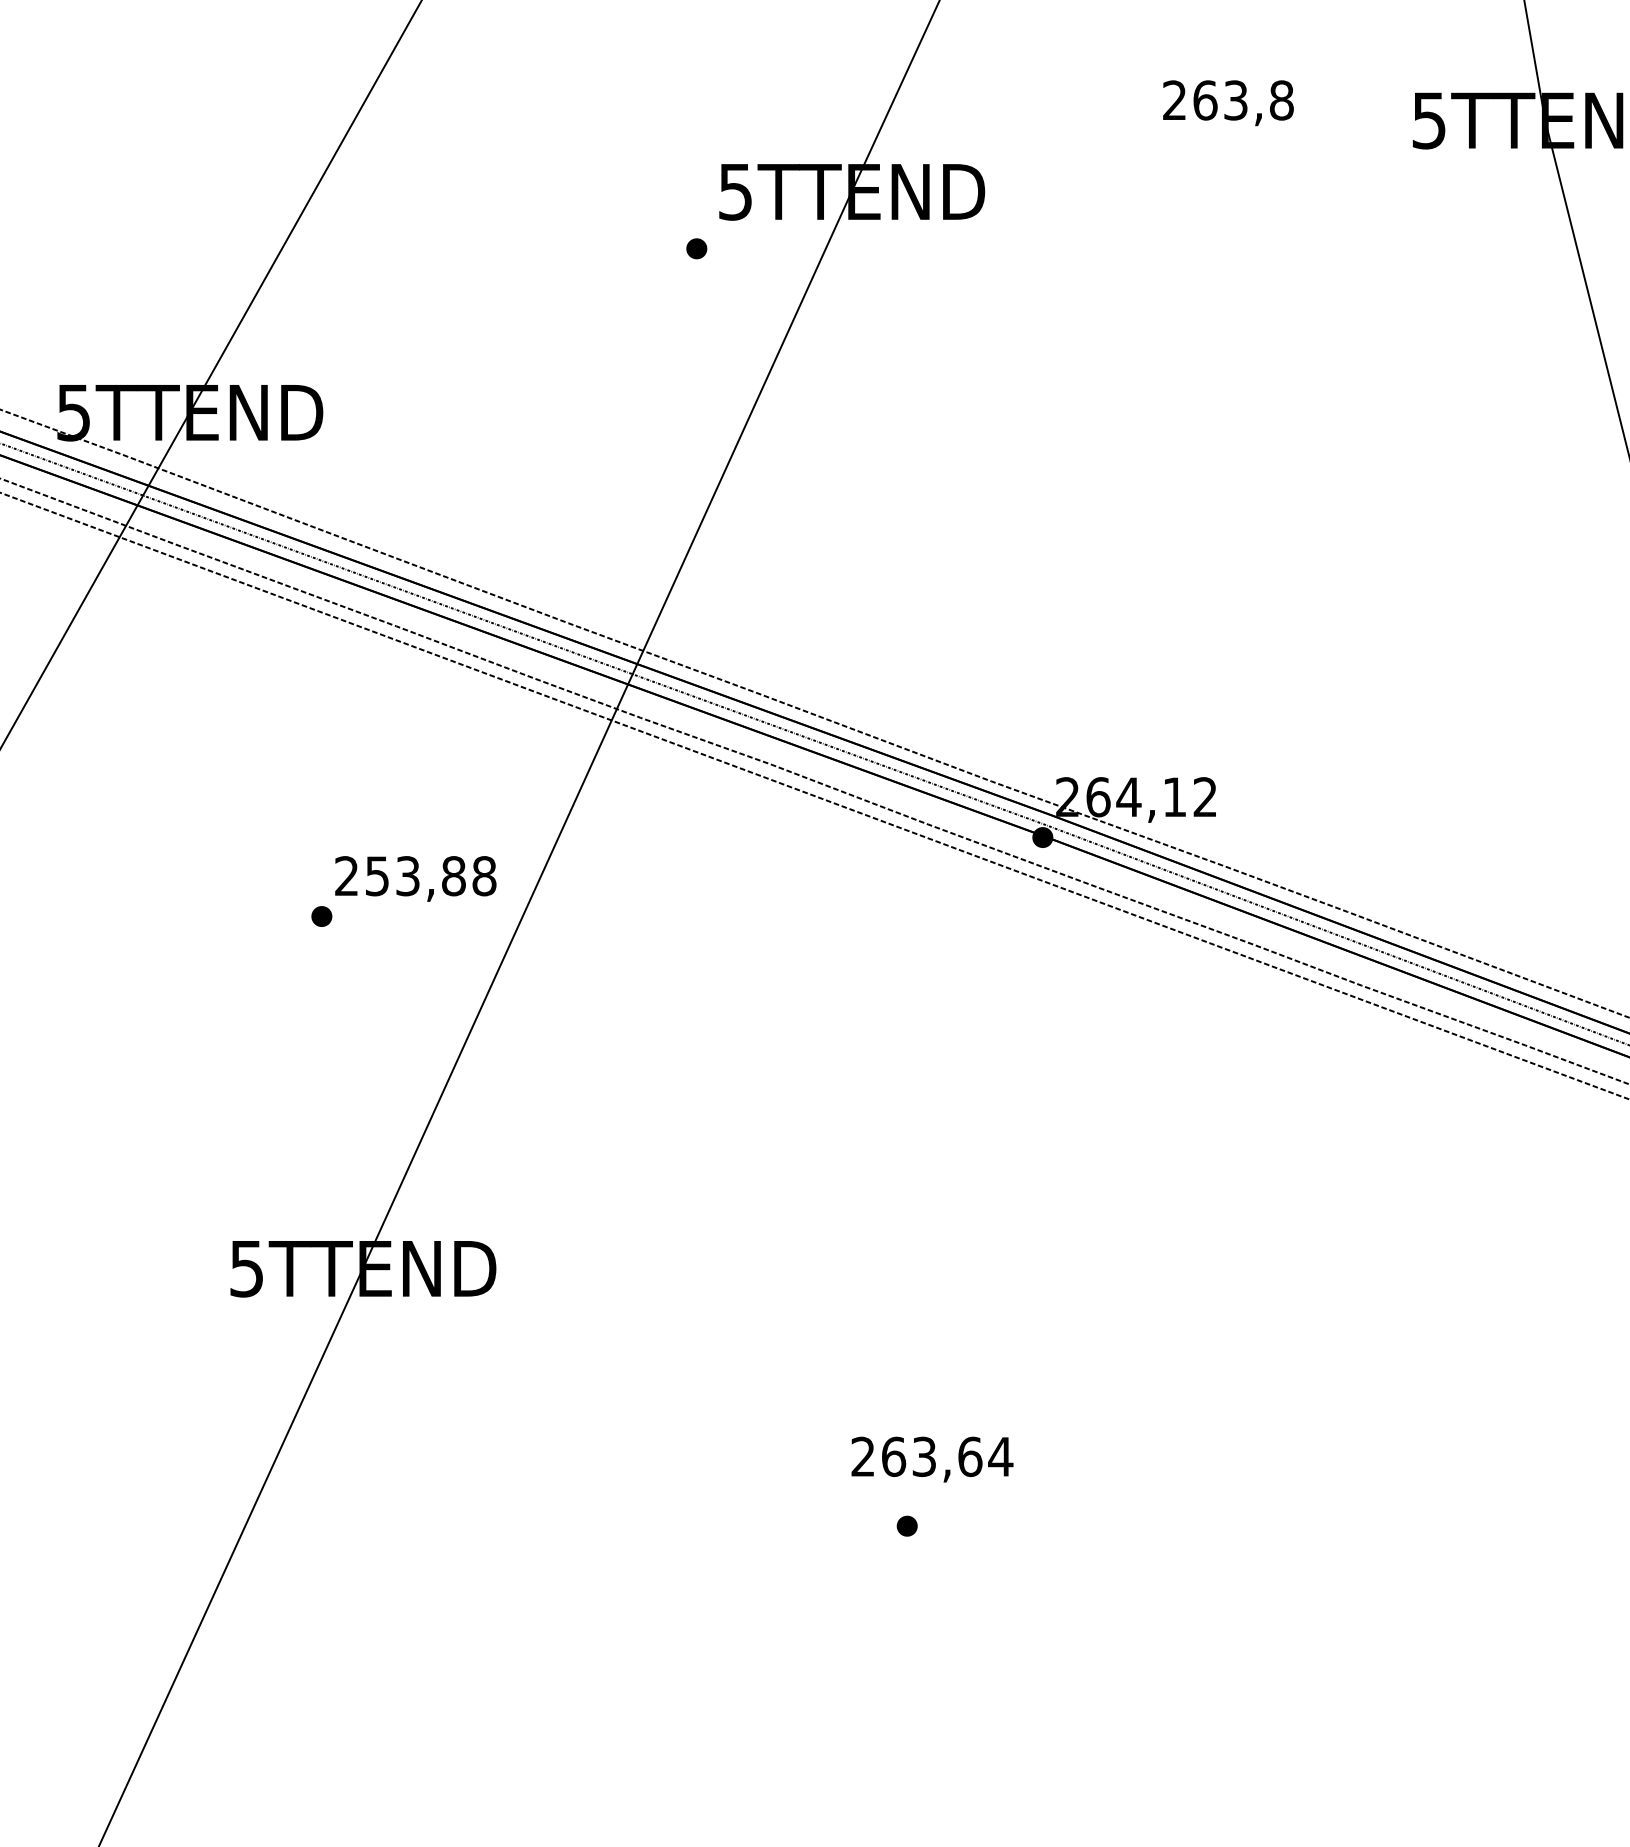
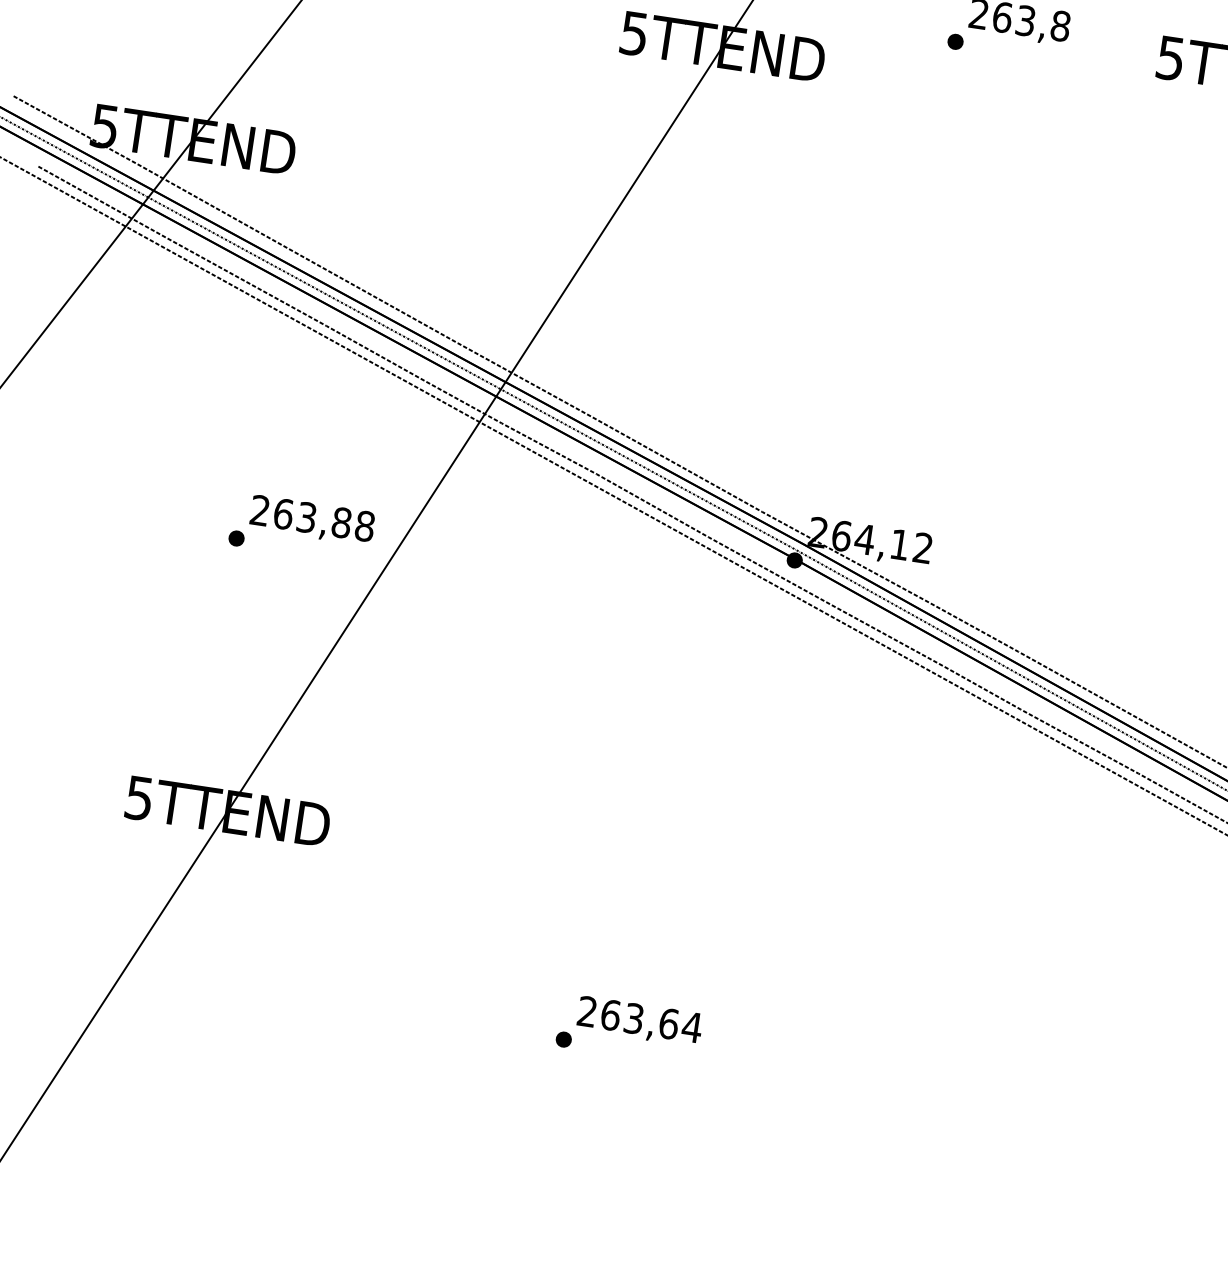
part: (696, 248) -> (955, 41), moved
text: (377, 876) -> (283, 514), 253,88 -> 263,88
part: (906, 1525) -> (563, 1039), moved

